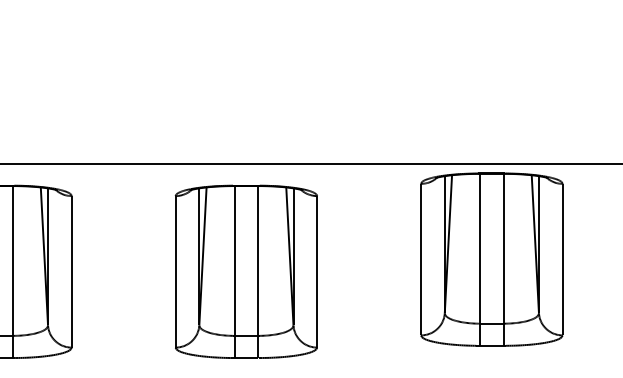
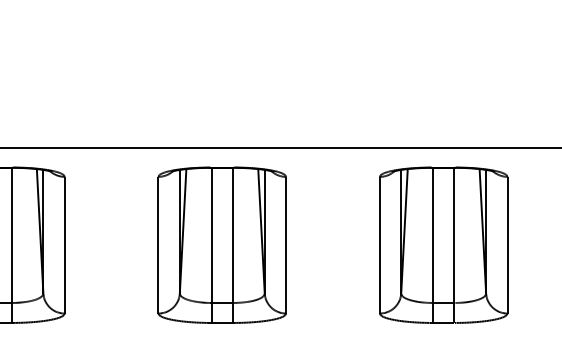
part: (491, 258) -> (443, 244), moved

